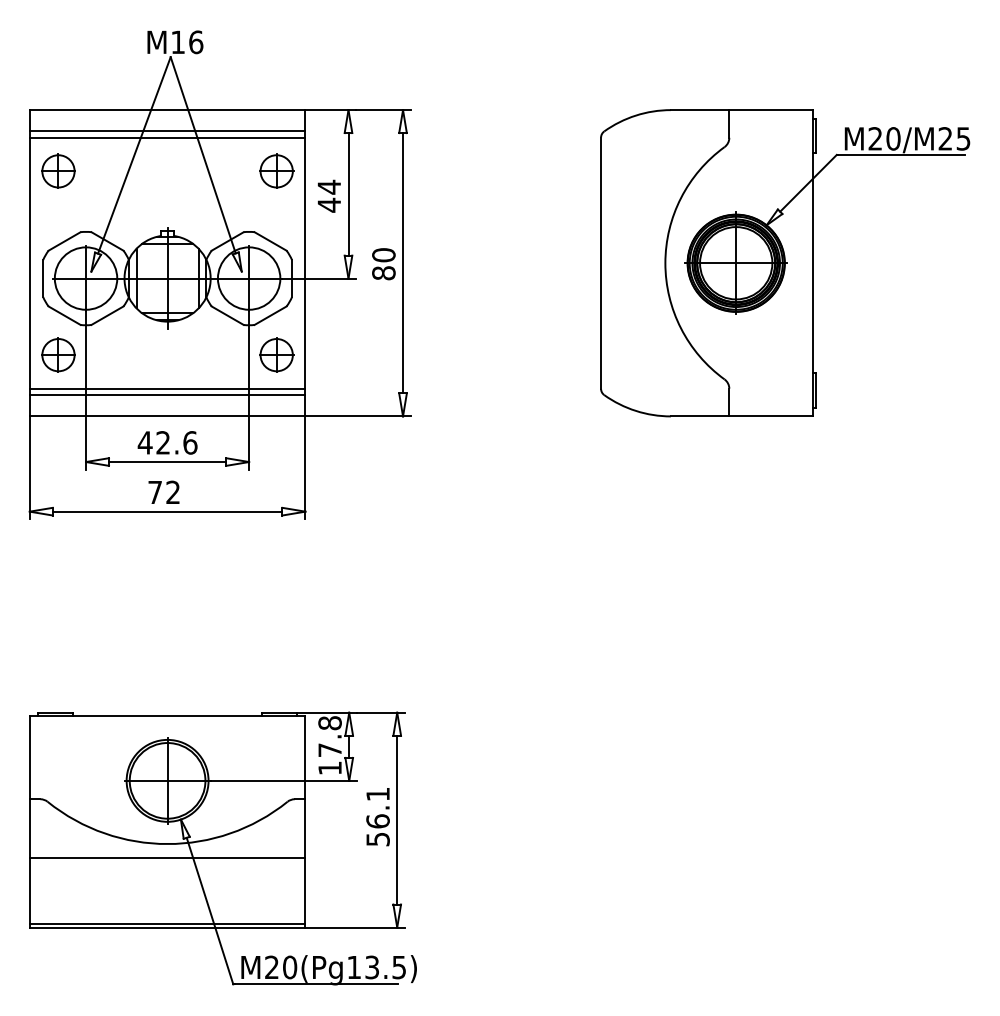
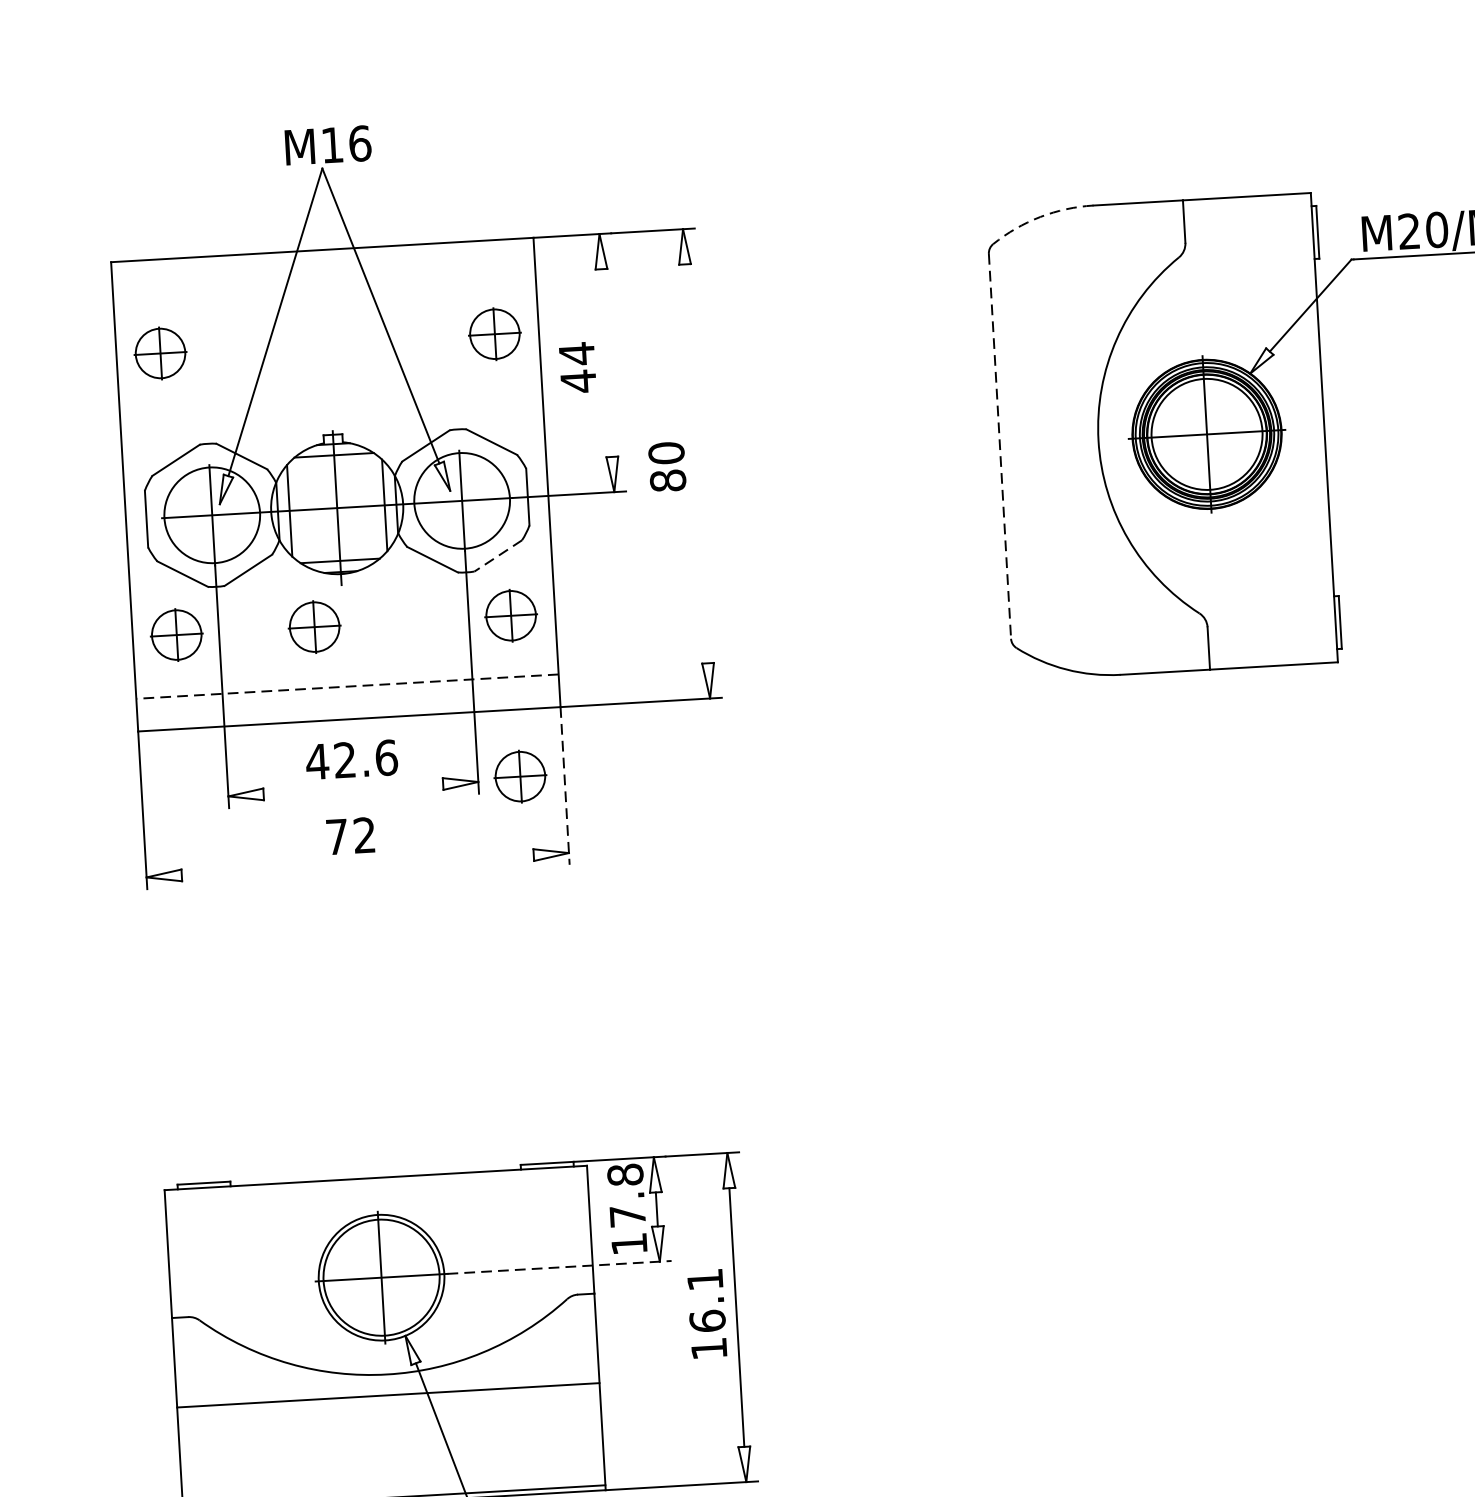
arc: (635, 115) -> (1039, 216), solid -> dashed
line: (167, 131) -> (324, 282), removed
line: (167, 137) -> (324, 291), removed
line: (348, 194) -> (606, 363), removed
line: (403, 263) -> (697, 464), removed
line: (601, 263) -> (1000, 446), solid -> dashed
line: (270, 315) -> (498, 555), solid -> dashed
part: (148, 354) -> (314, 626), added
line: (167, 388) -> (346, 676), removed
line: (167, 395) -> (347, 687), solid -> dashed
part: (276, 459) -> (520, 775), added
line: (167, 462) -> (353, 789), removed
line: (305, 468) -> (565, 786), solid -> dashed
line: (167, 511) -> (357, 864), removed
line: (284, 780) -> (560, 1266), solid -> dashed
text: (377, 839) -> (708, 1348), 56.1 -> 16.1

